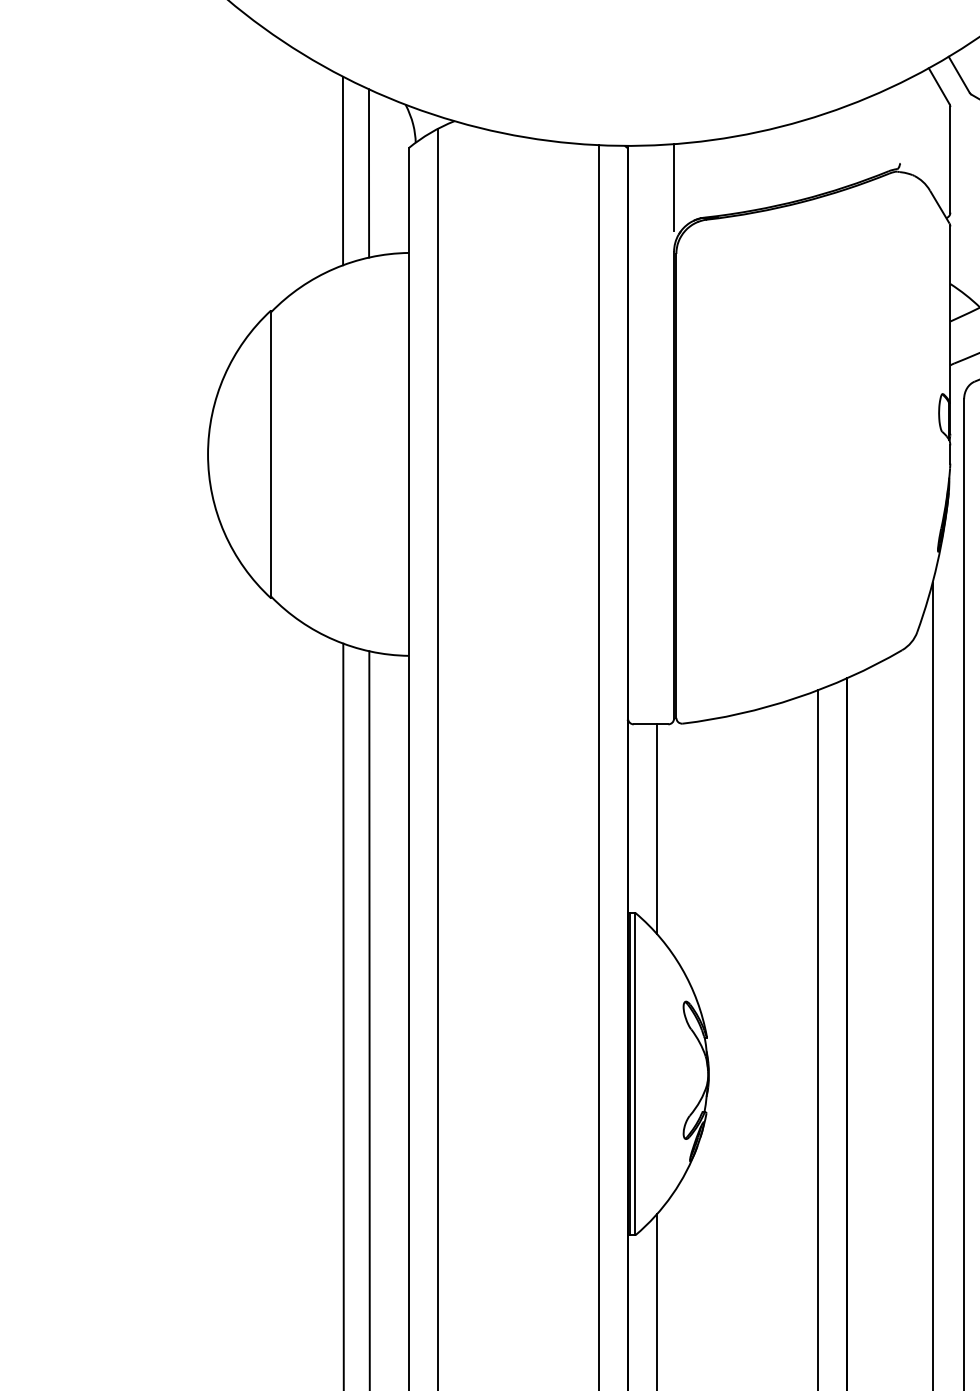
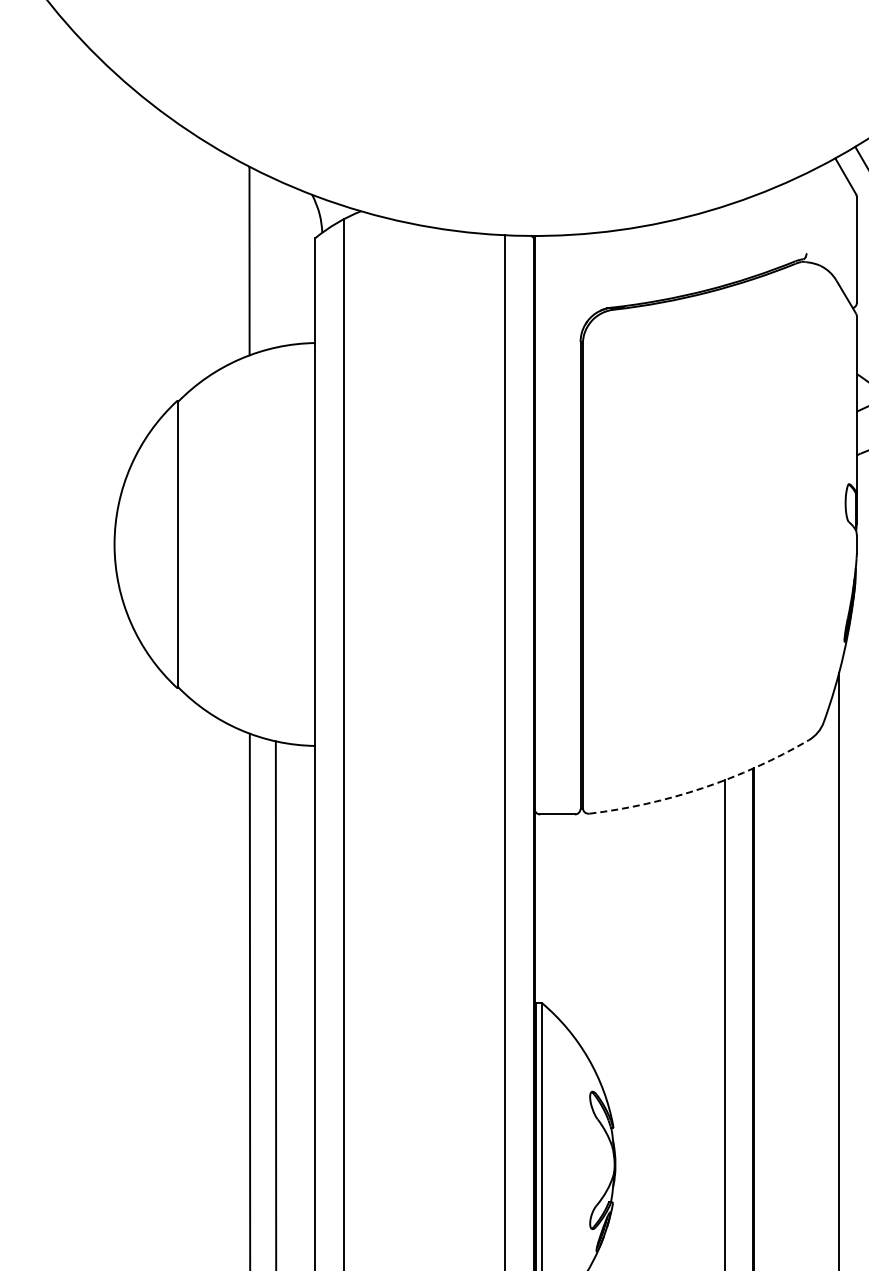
line: (368, 173) -> (275, 263), removed
line: (674, 187) -> (581, 277), removed
arc: (796, 698) -> (703, 788), solid -> dashed
line: (656, 828) -> (563, 918), removed

